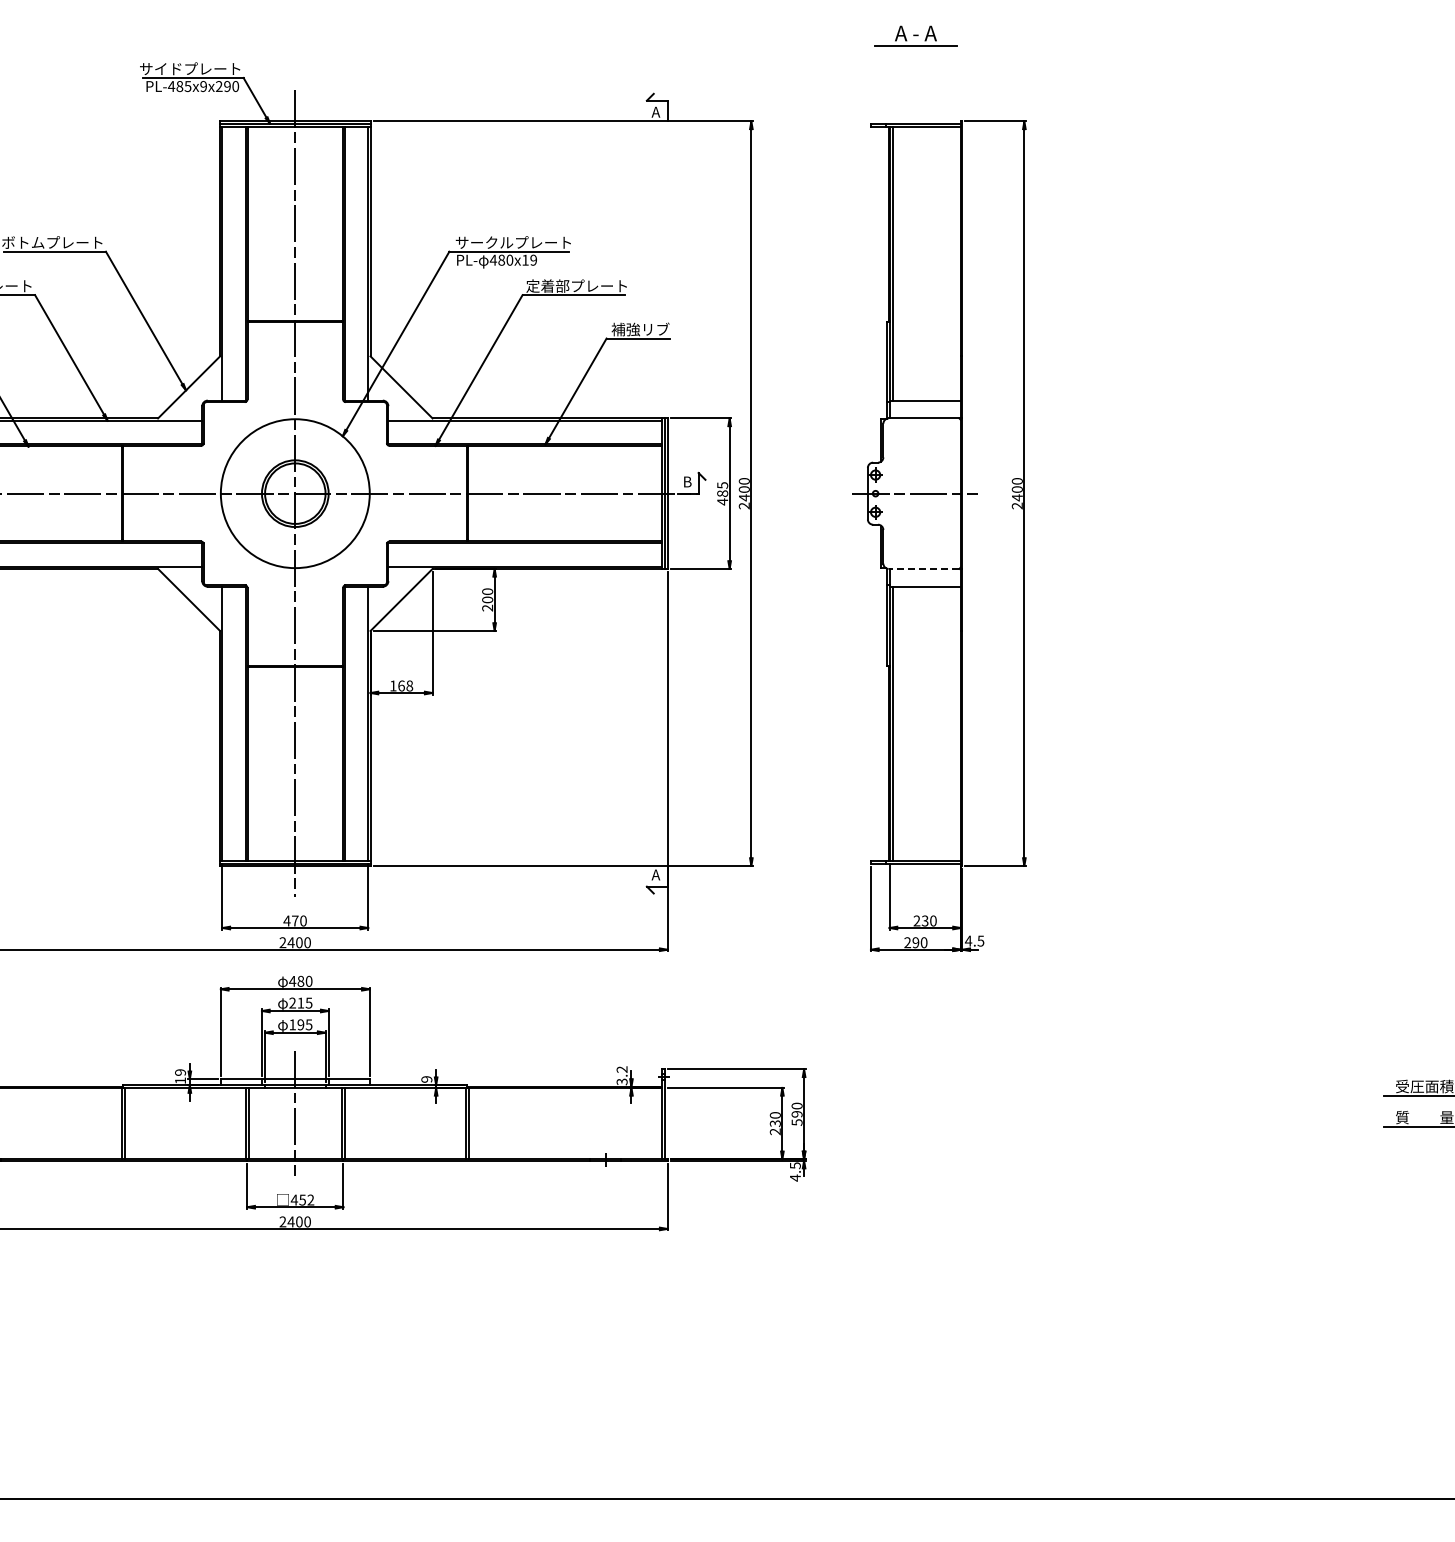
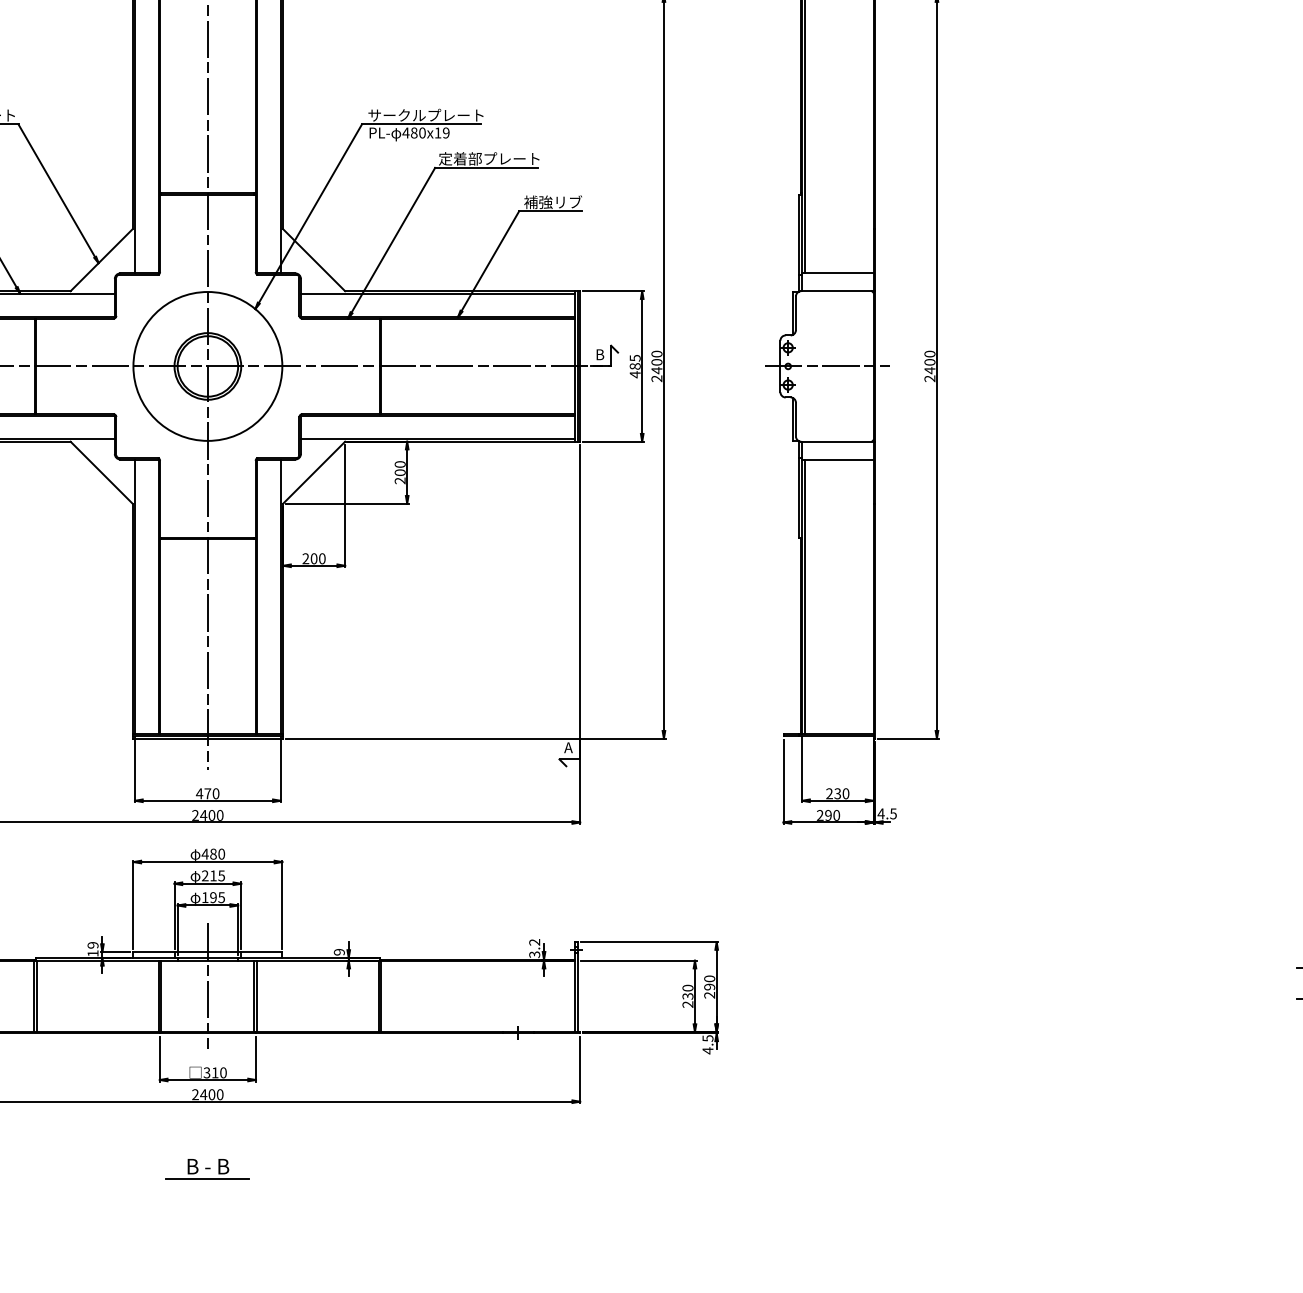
line: (923, 568) -> (836, 441), dashed -> solid
text: (401, 685) -> (314, 558), 168 -> 200
text: (796, 1122) -> (709, 995), 590 -> 290
text: (302, 1199) -> (215, 1072), 452 -> 310
part: (295, 1296) -> (208, 1169), added

